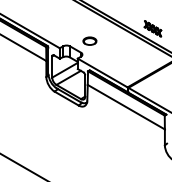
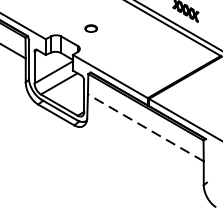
part: (89, 40) -> (90, 27), size x0.6
line: (126, 107) -> (146, 128), solid -> dashed

